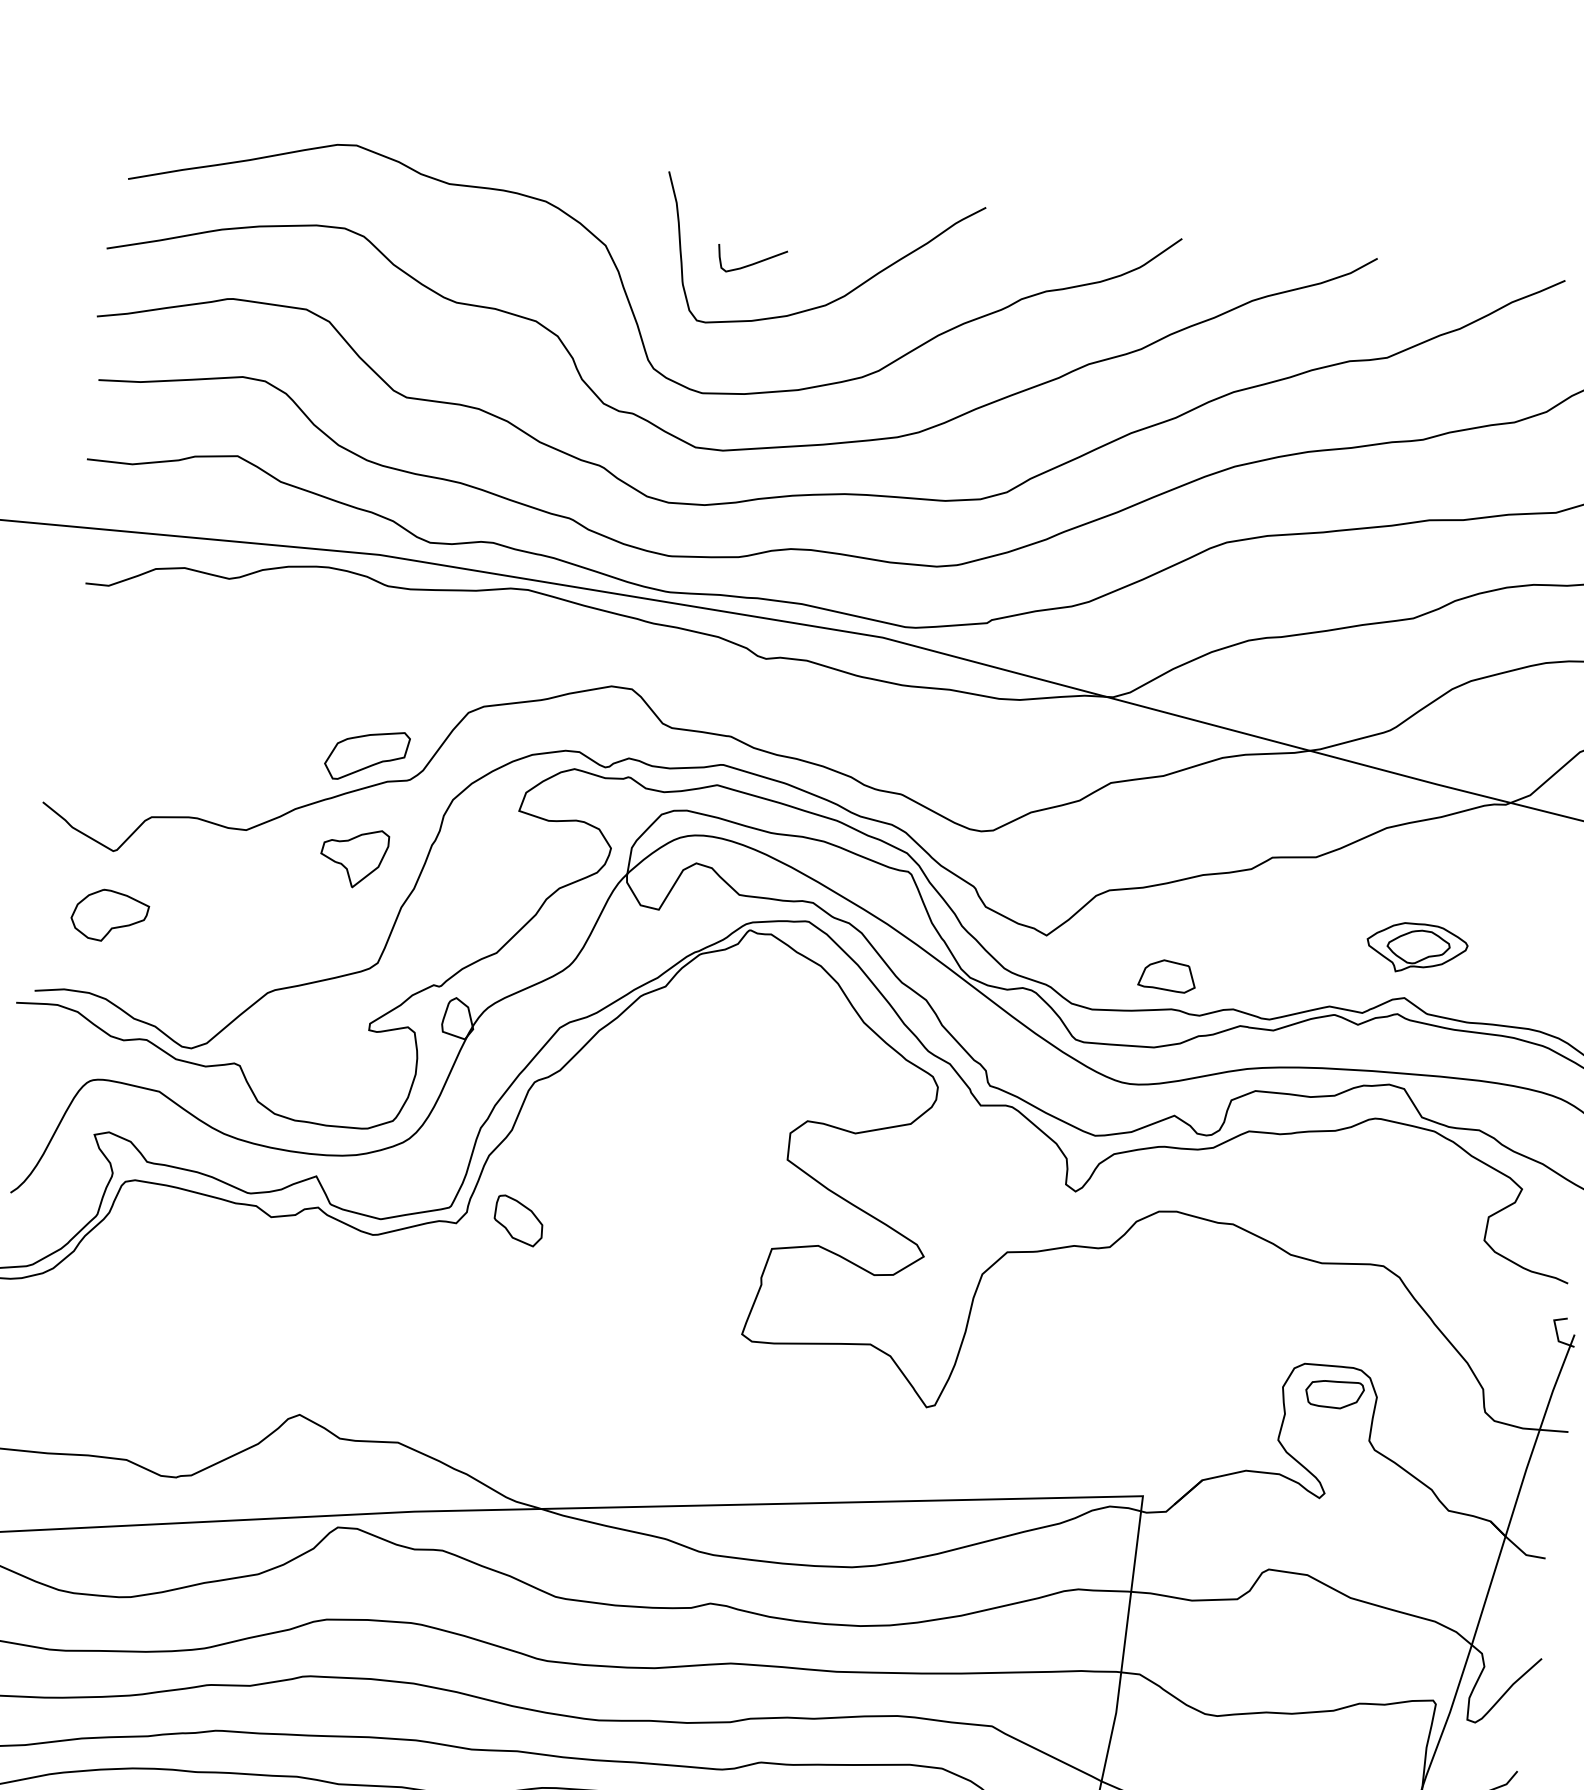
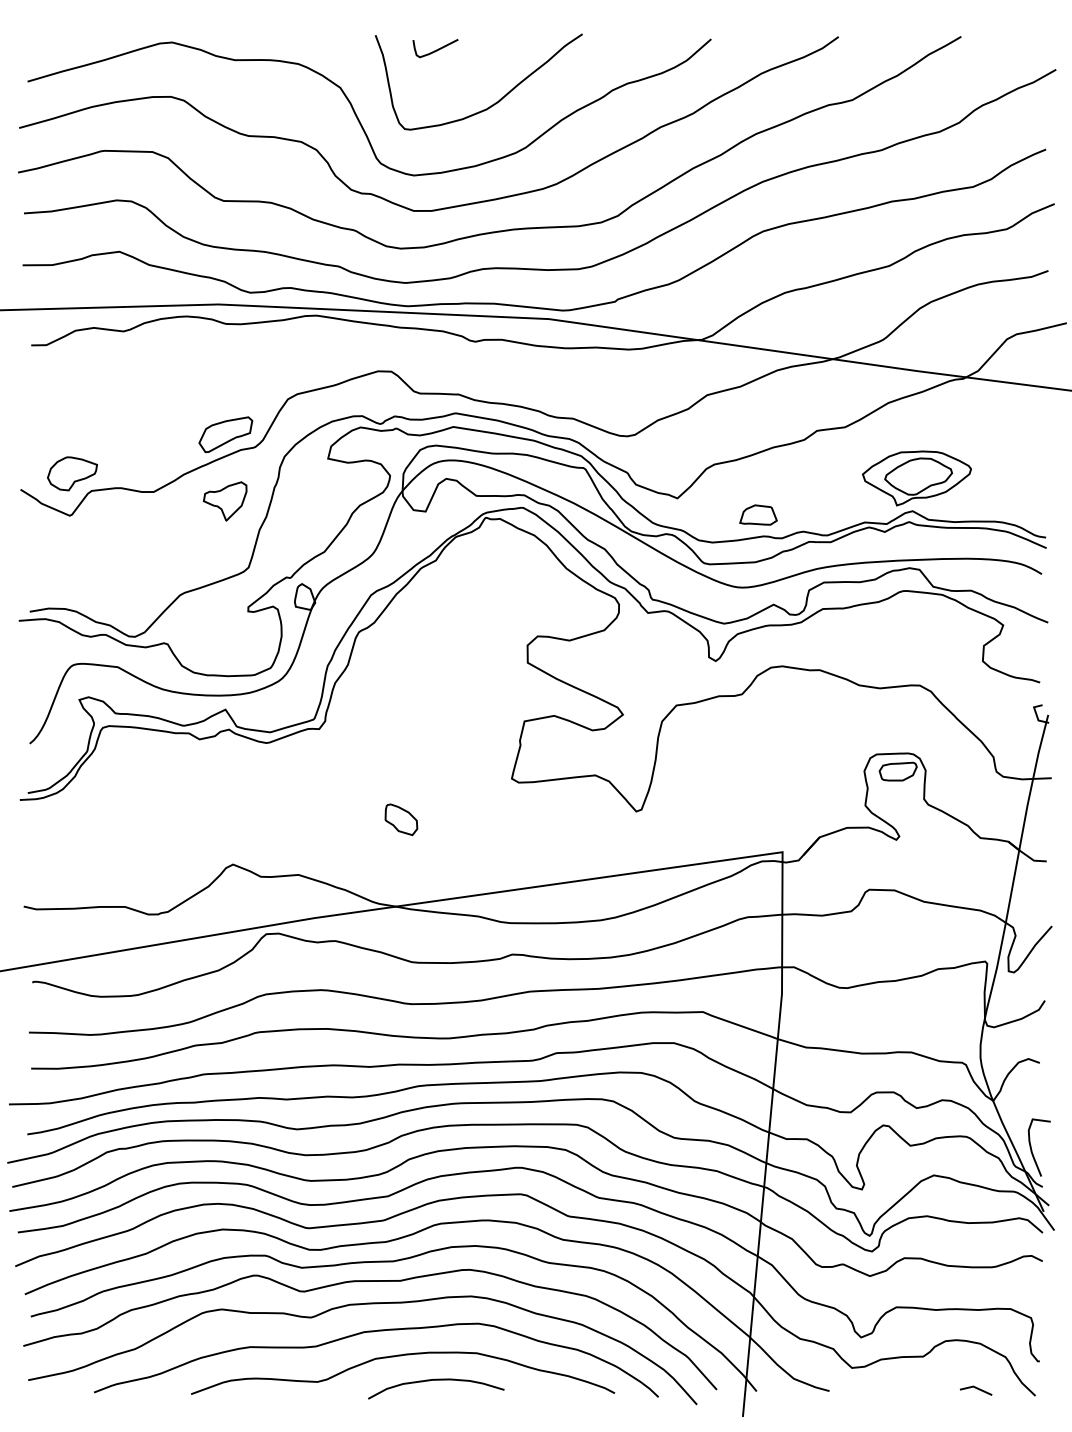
curve: (752, 262) -> (436, 49), moved
part: (109, 915) -> (72, 473), moved
part: (1416, 948) -> (916, 478), size x1.67
part: (519, 1220) -> (401, 819), moved

